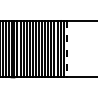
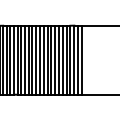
line: (67, 49) -> (82, 60), dashed -> solid

